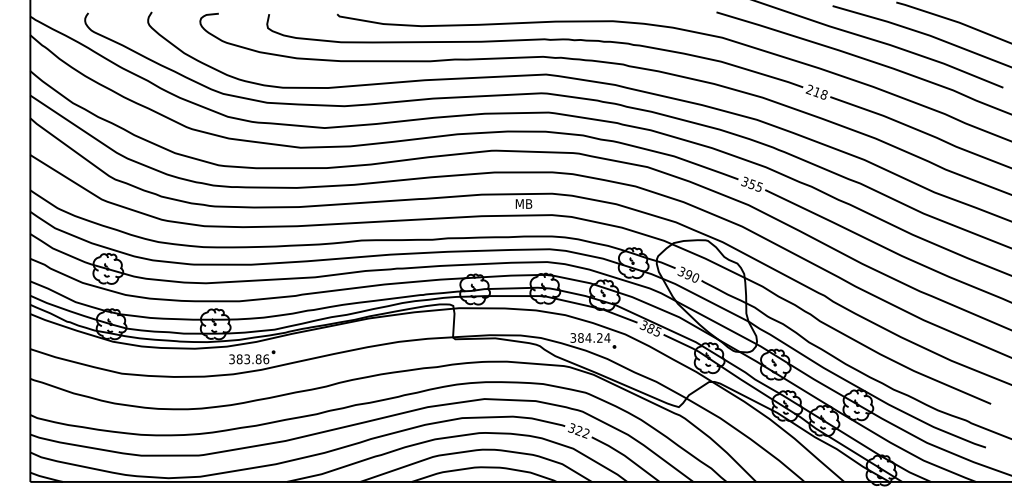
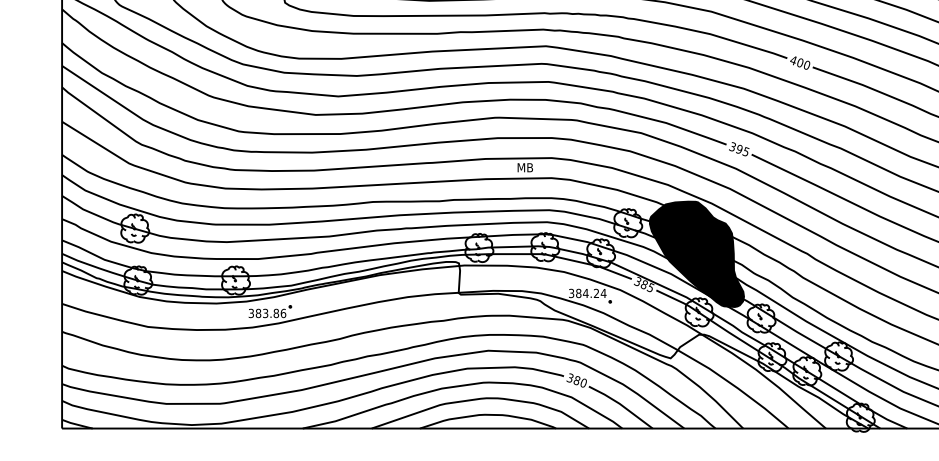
text: (816, 91) -> (799, 62), 218 -> 400
text: (751, 184) -> (738, 149), 355 -> 395
fill: (706, 296) -> (696, 254), added
text: (582, 431) -> (580, 381), 322 -> 380

